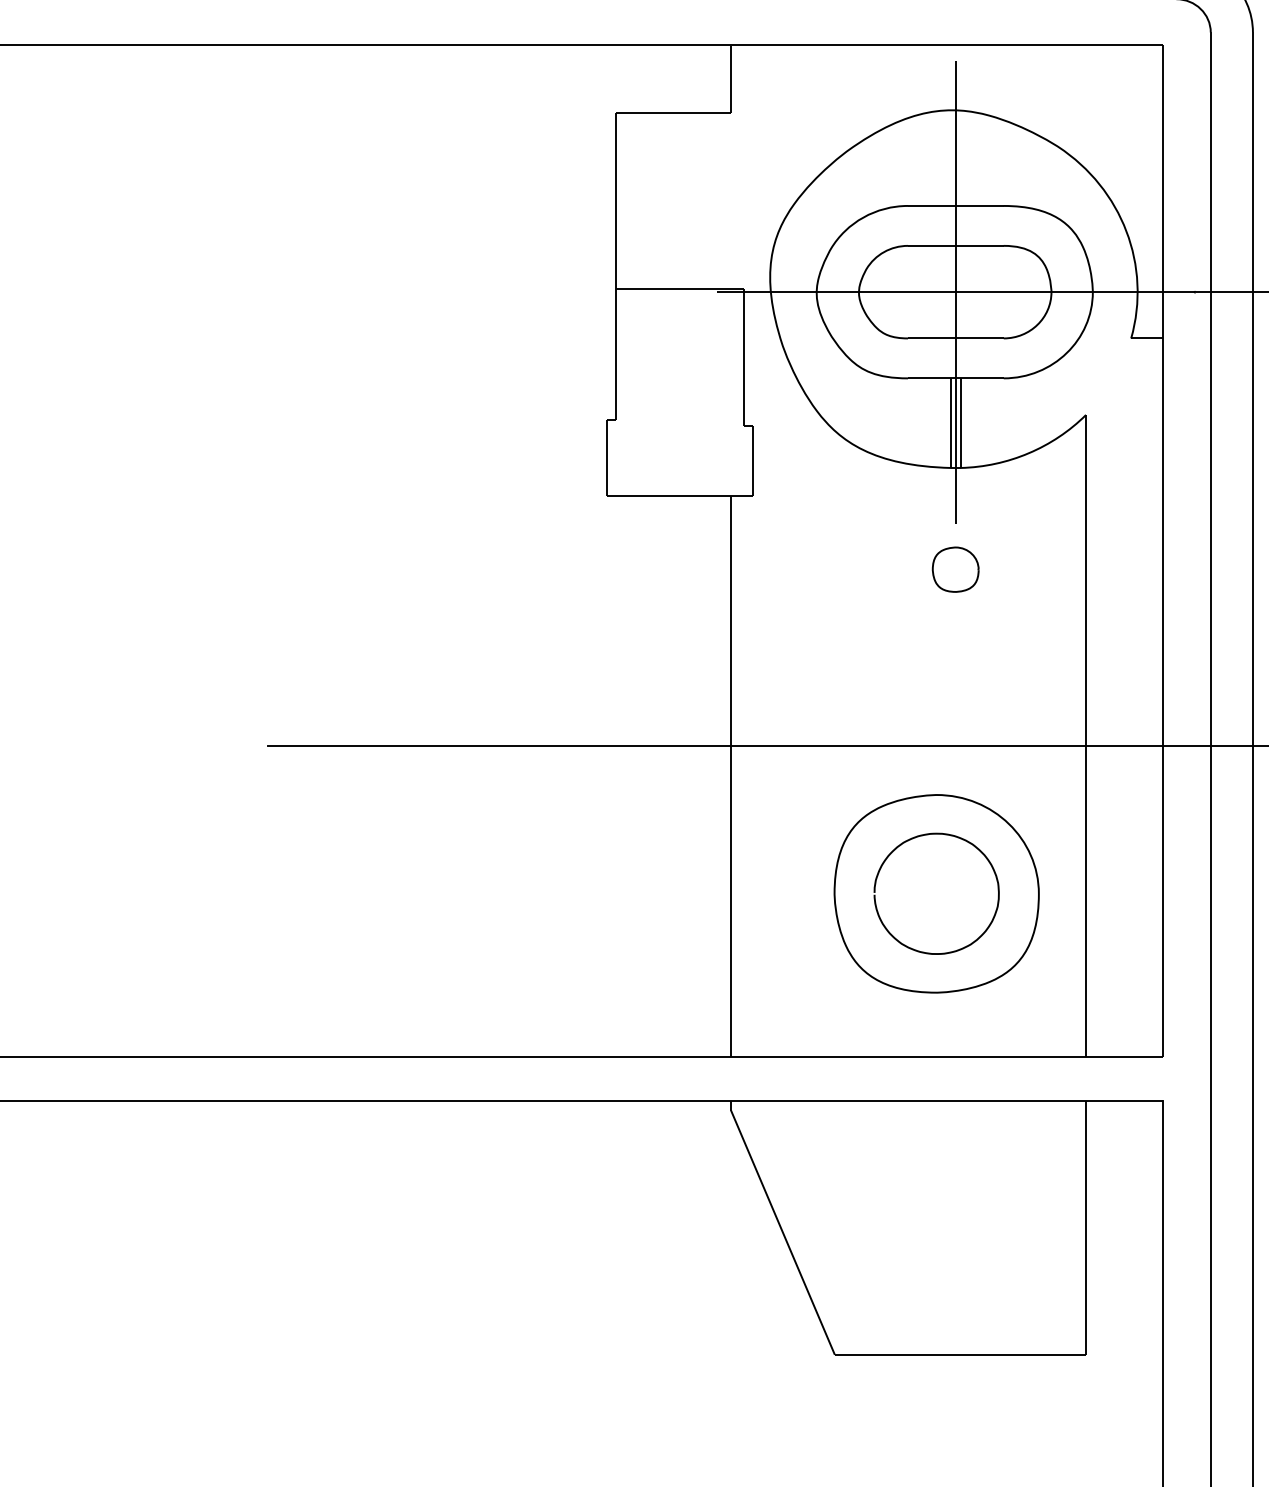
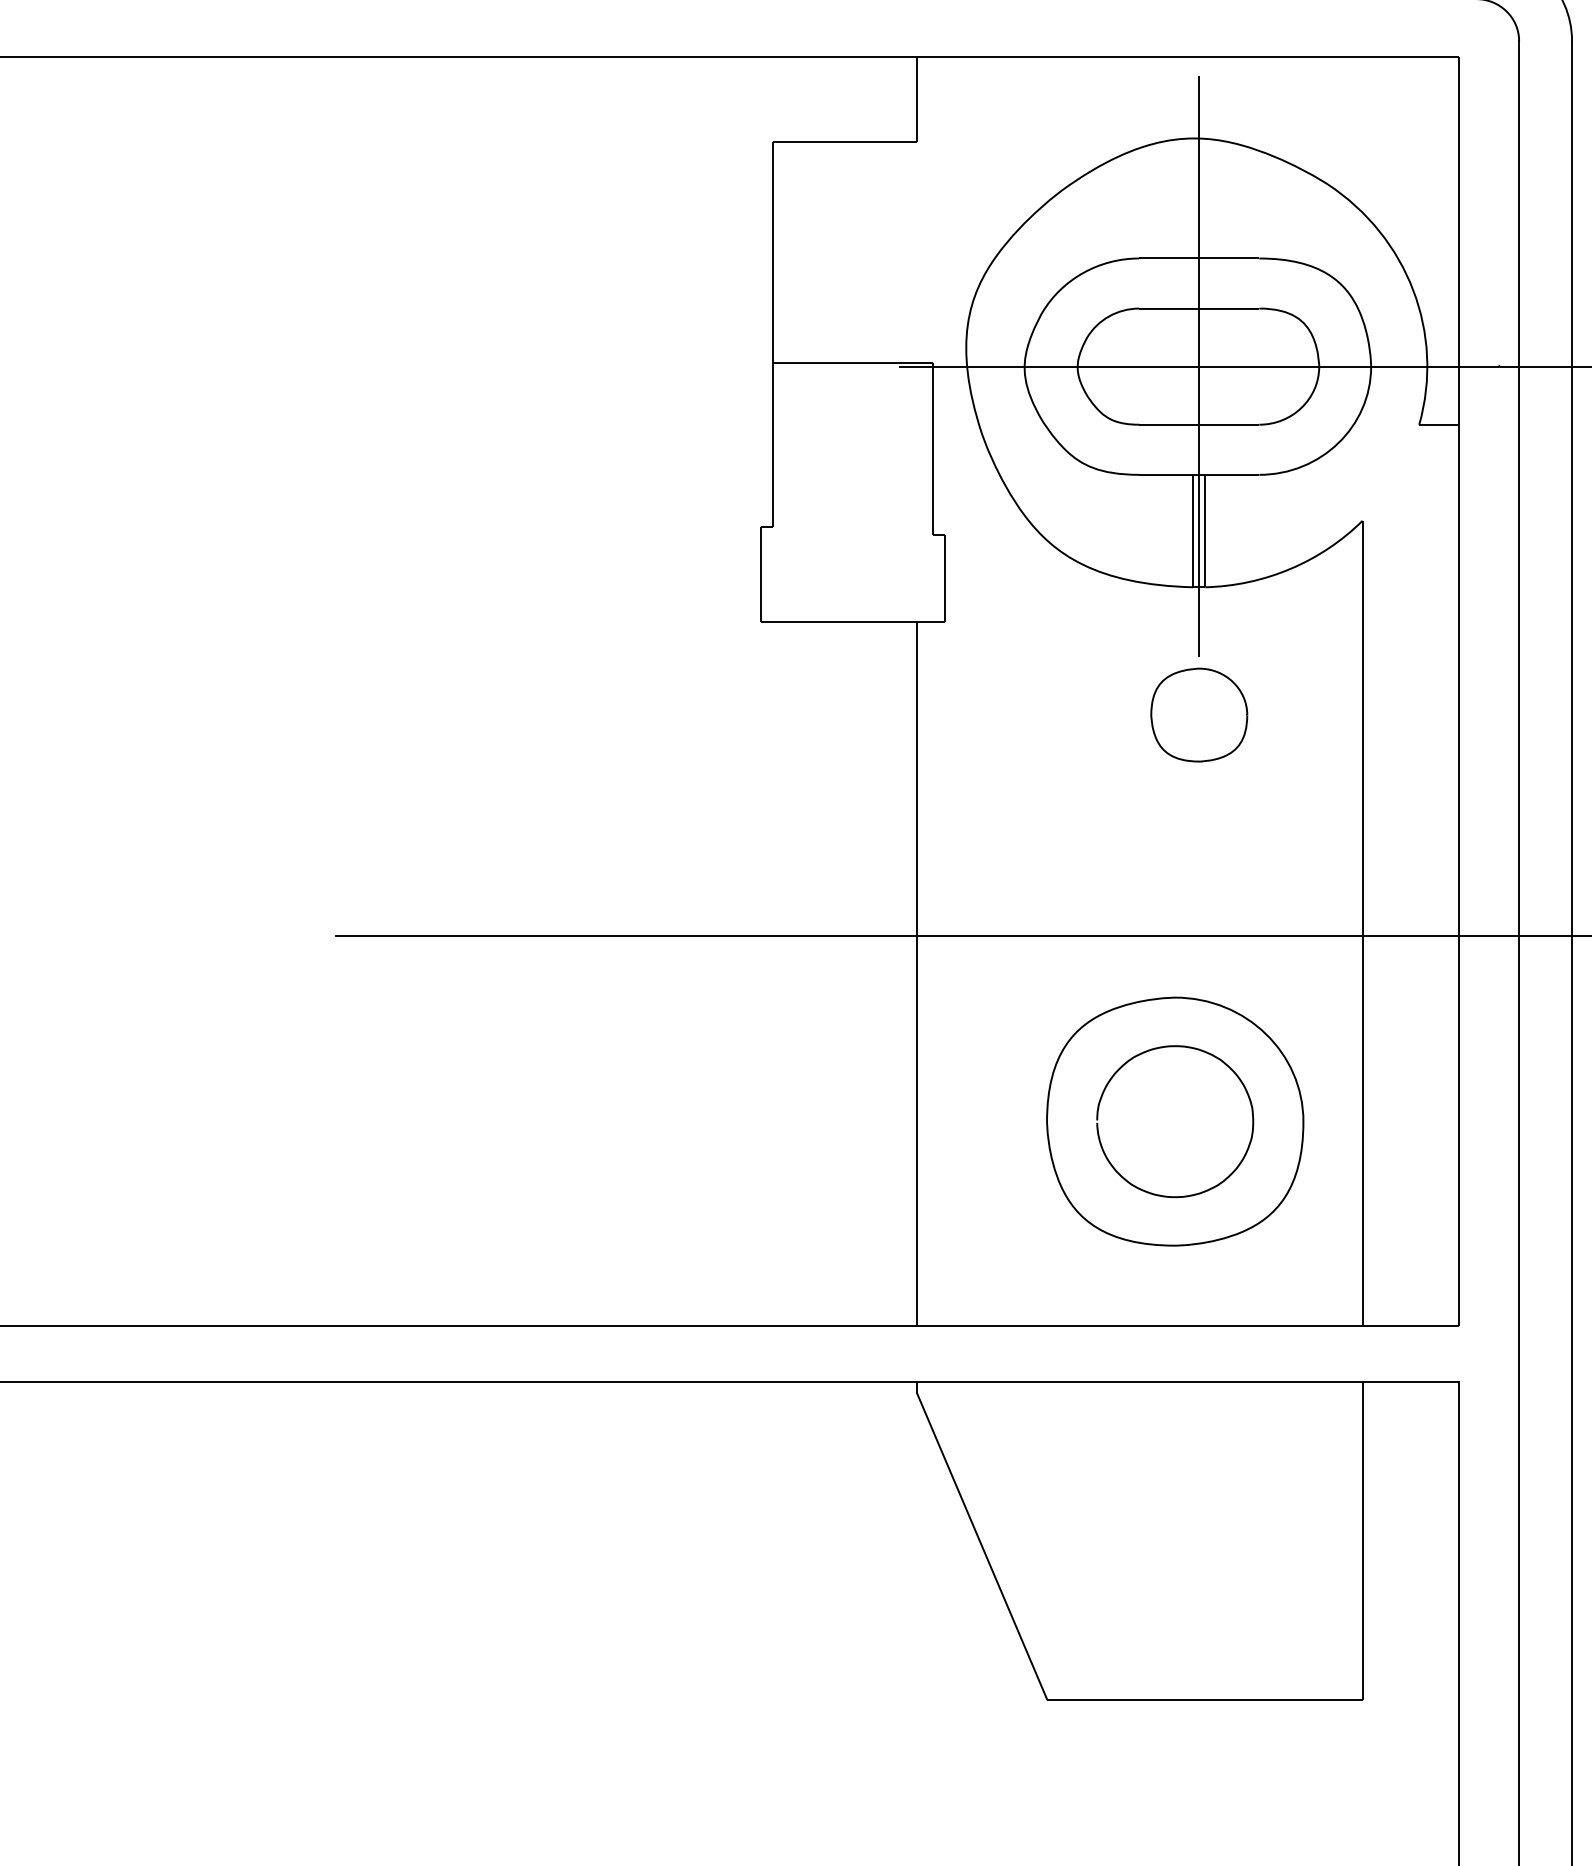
part: (955, 569) -> (1198, 714), size x1.67

